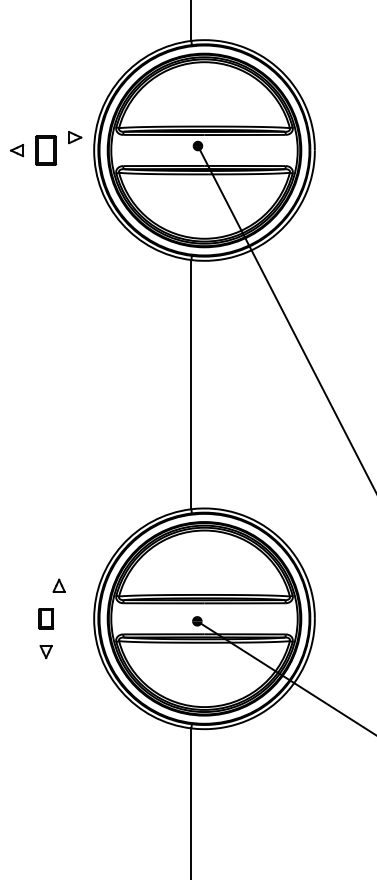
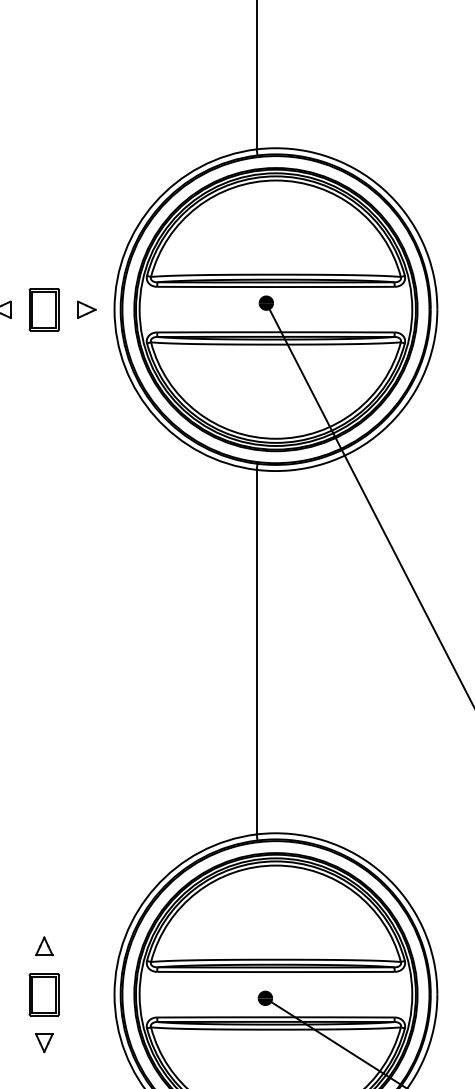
part: (75, 137) -> (87, 309), moved
part: (58, 585) -> (43, 945), moved
part: (46, 618) -> (44, 994), size x1.43

